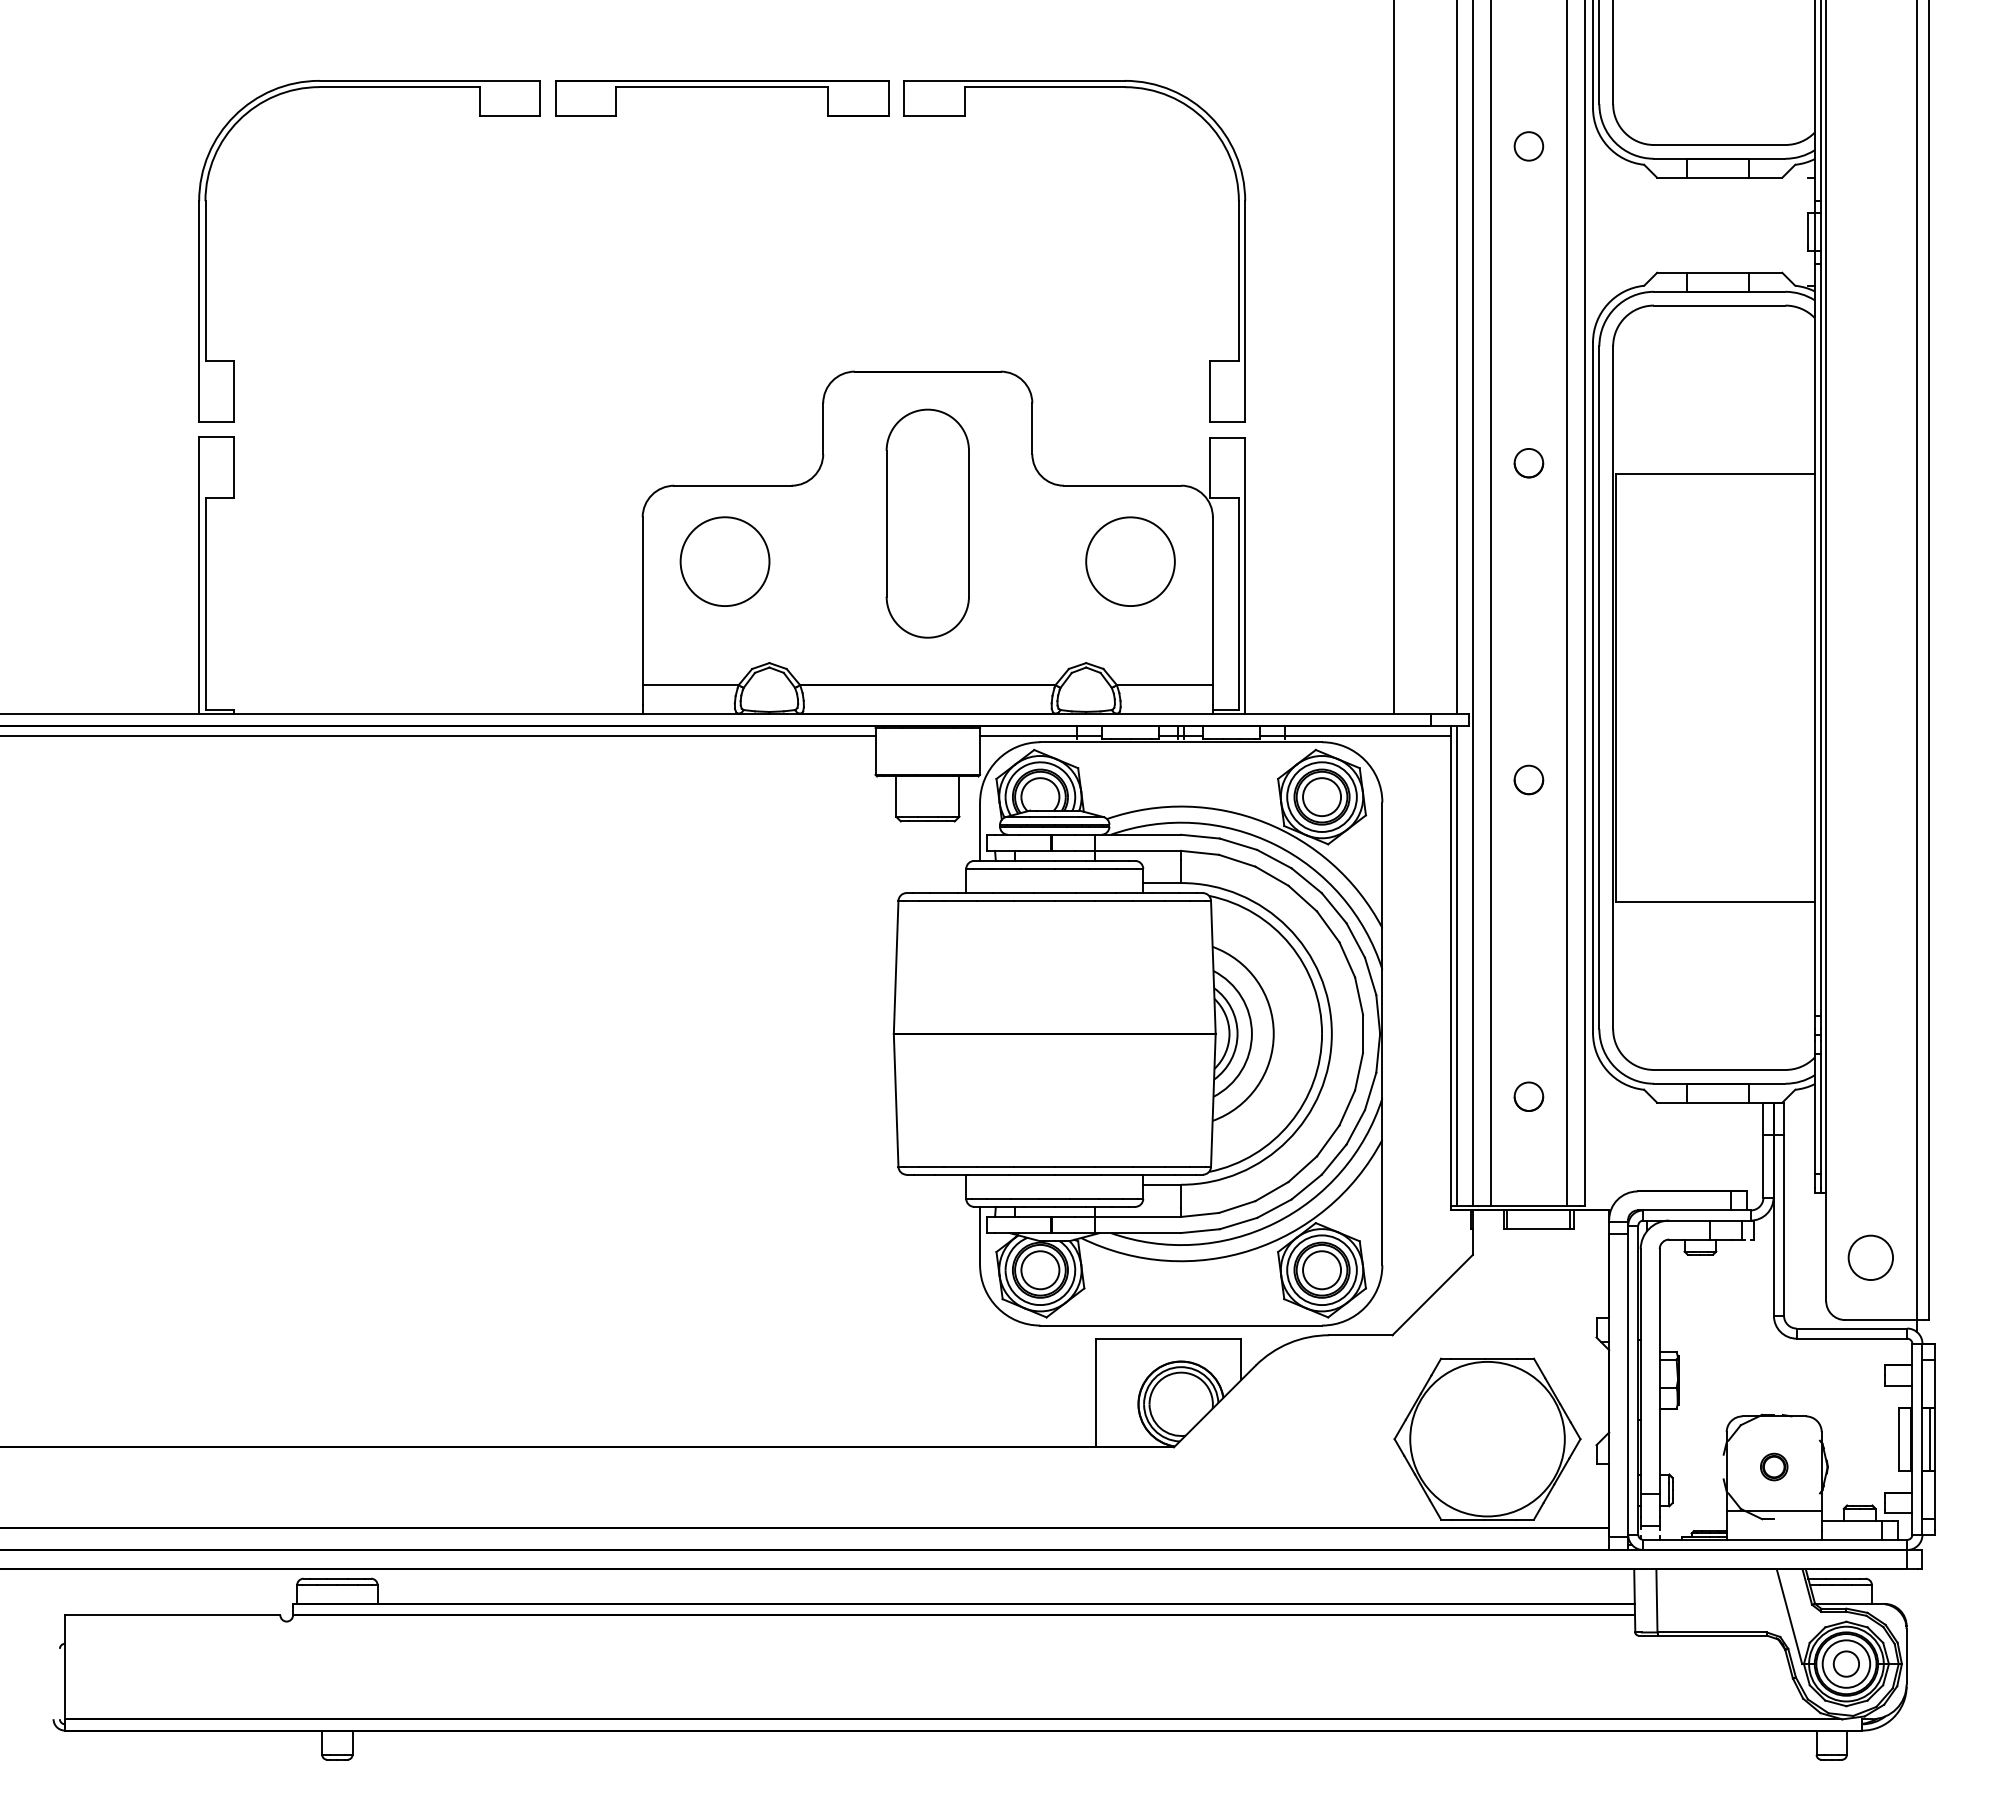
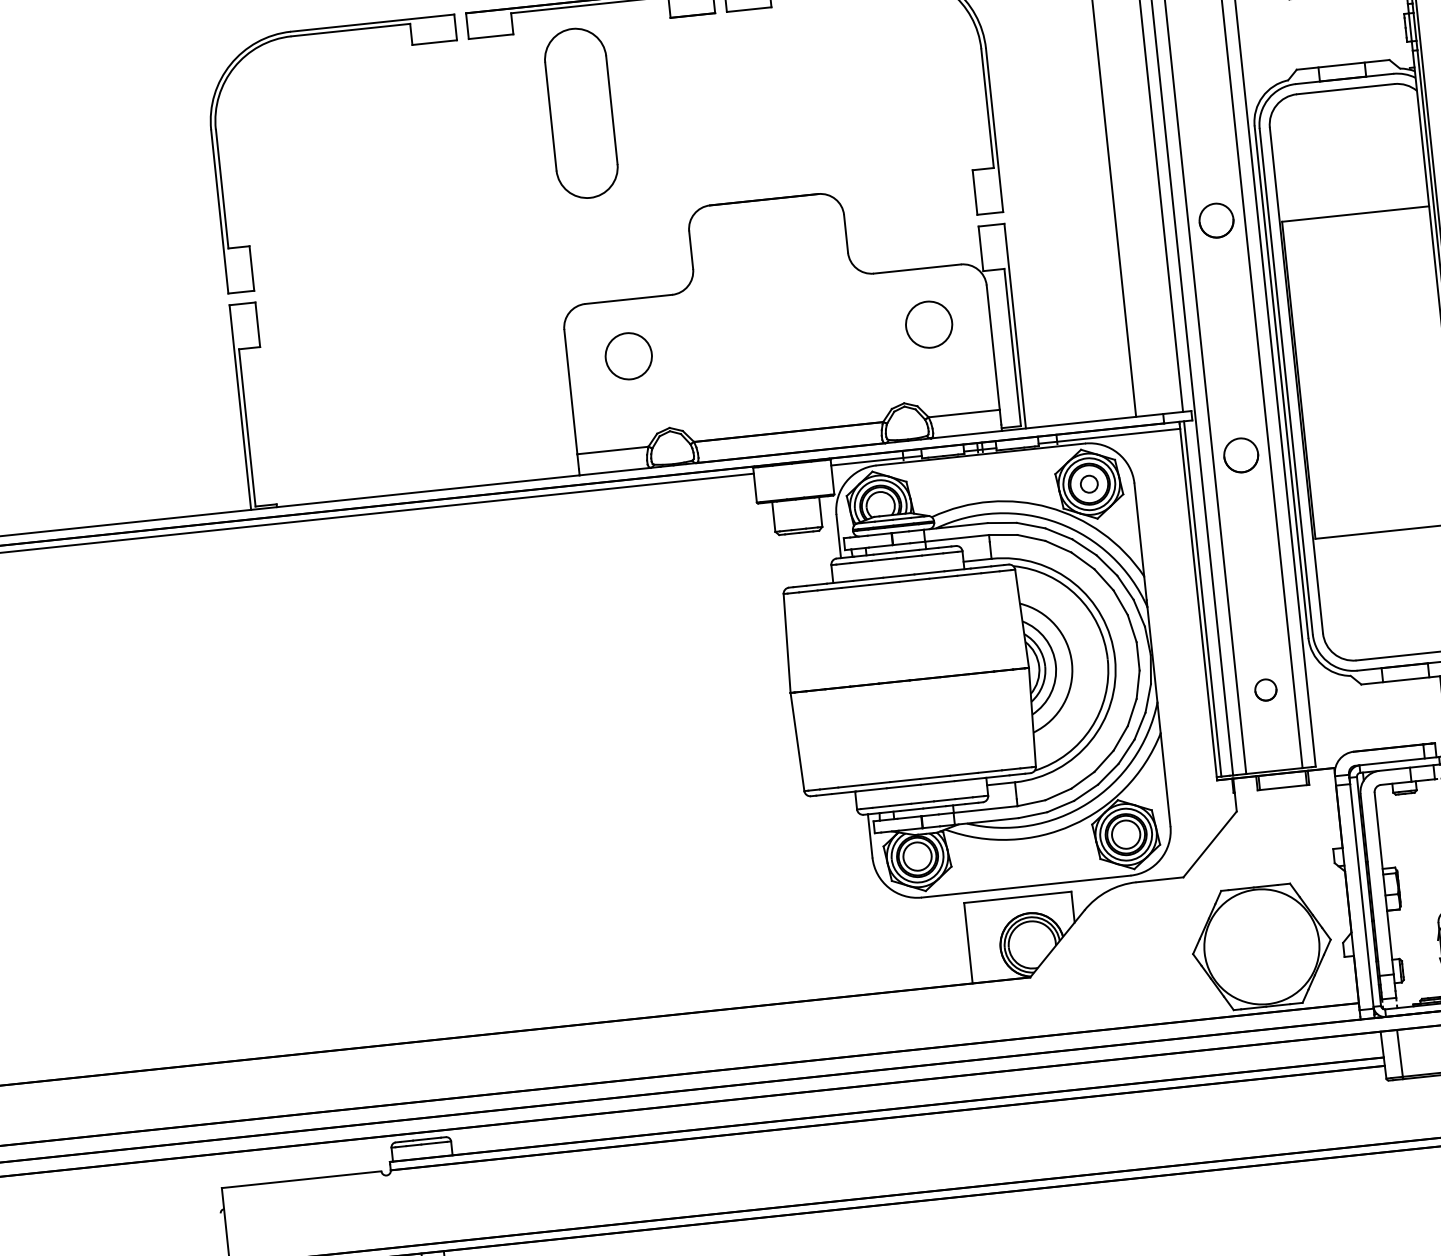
part: (1528, 463) -> (1216, 221), size x1.6
part: (927, 523) -> (581, 113), moved
circle: (724, 561) -> (628, 356), size x0.7
circle: (1130, 561) -> (929, 324), size x0.7
part: (1528, 779) -> (1240, 455), size x1.6
circle: (1322, 797) -> (1089, 484), size x0.6

